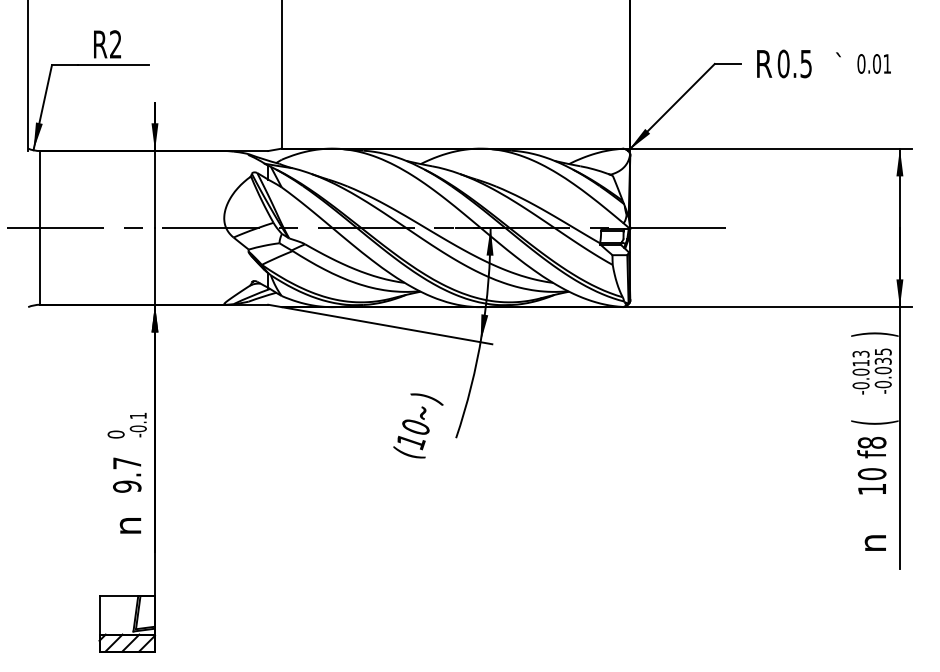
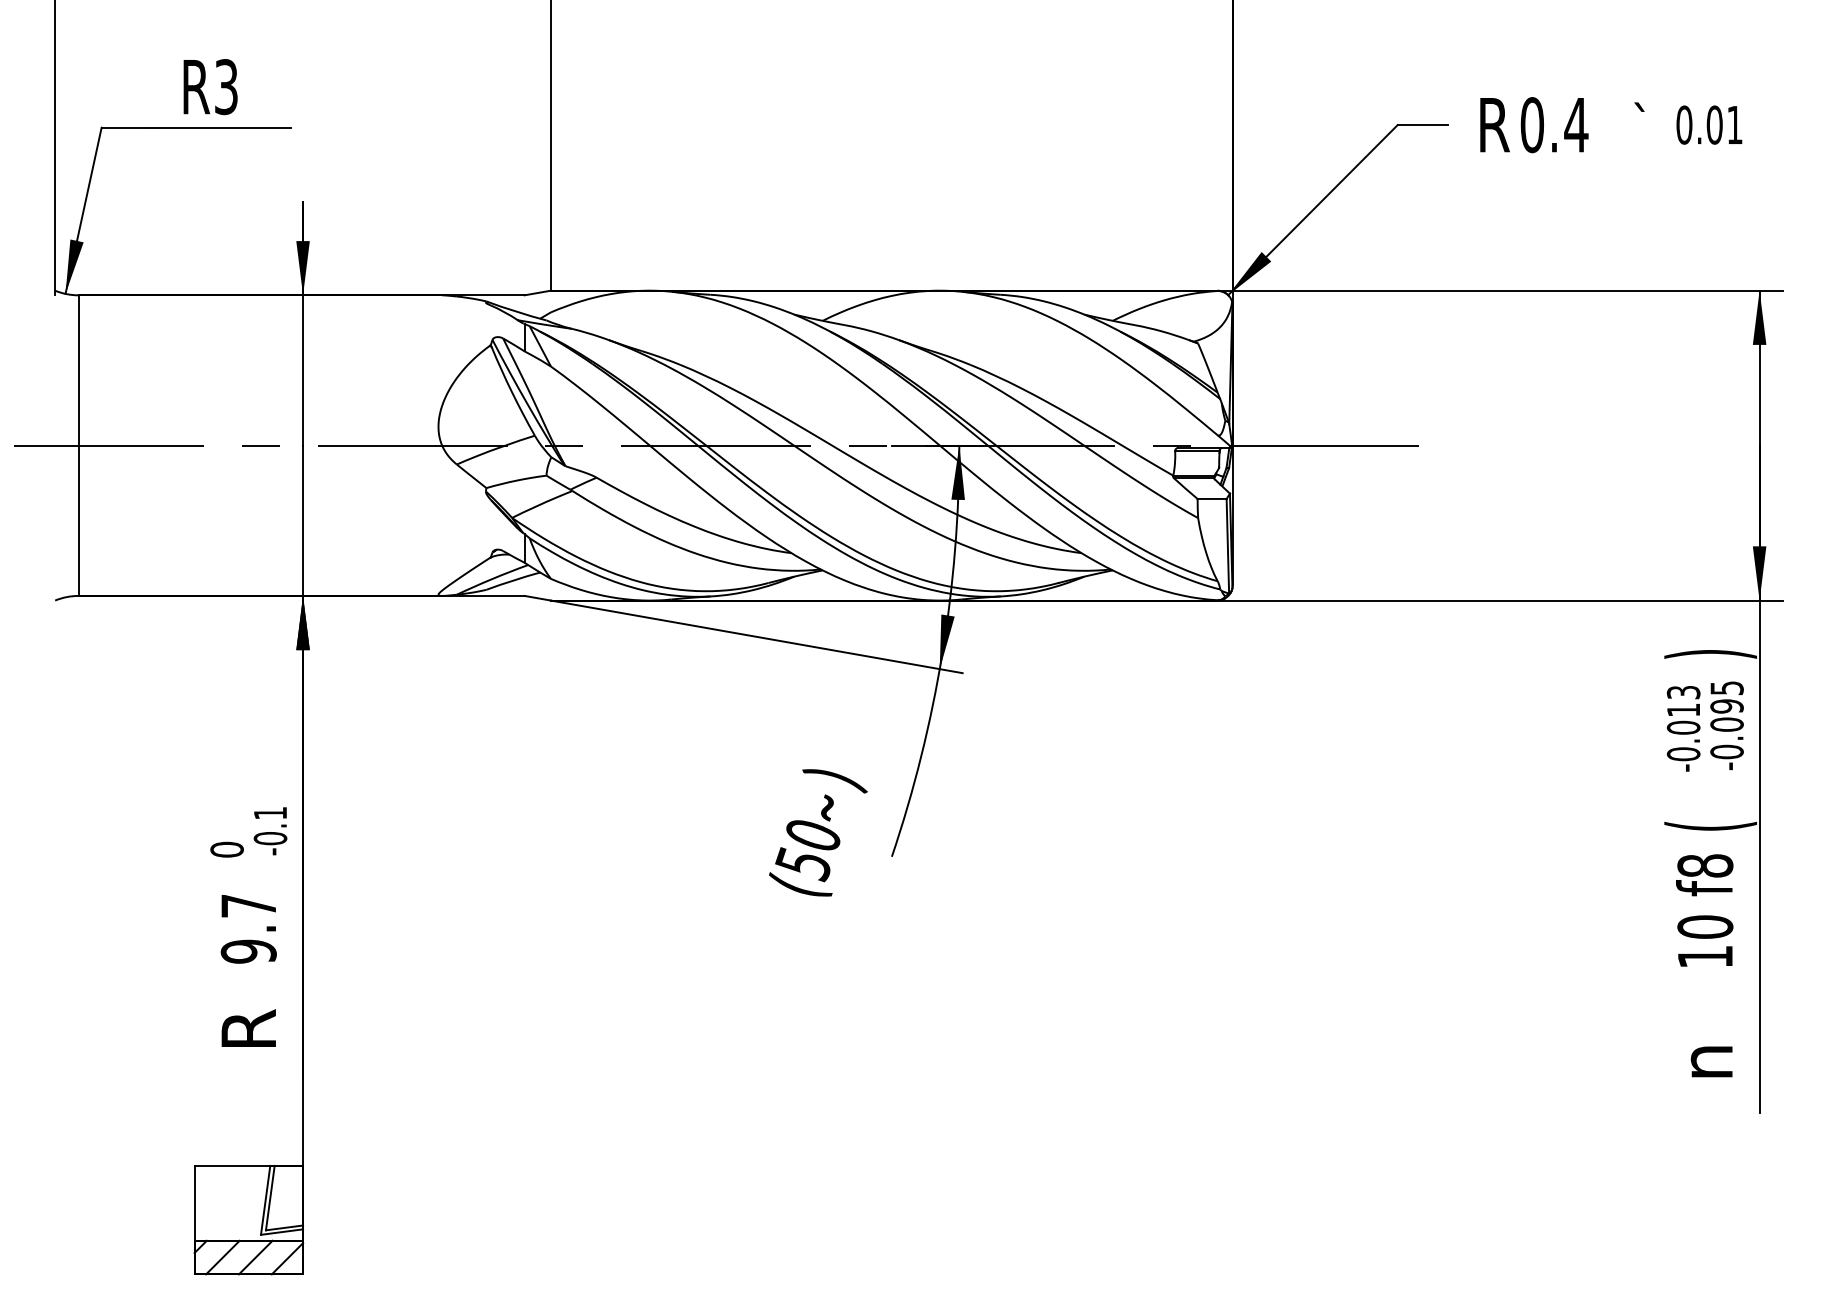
text: (115, 44) -> (225, 87), R2 -> R3
text: (806, 64) -> (1576, 126), 0.5 -> 0.4
text: (882, 360) -> (1725, 704), -0.035 -> -0.095
text: (410, 442) -> (802, 865), (10 -> (50
text: (127, 525) -> (249, 1027), n -> R

